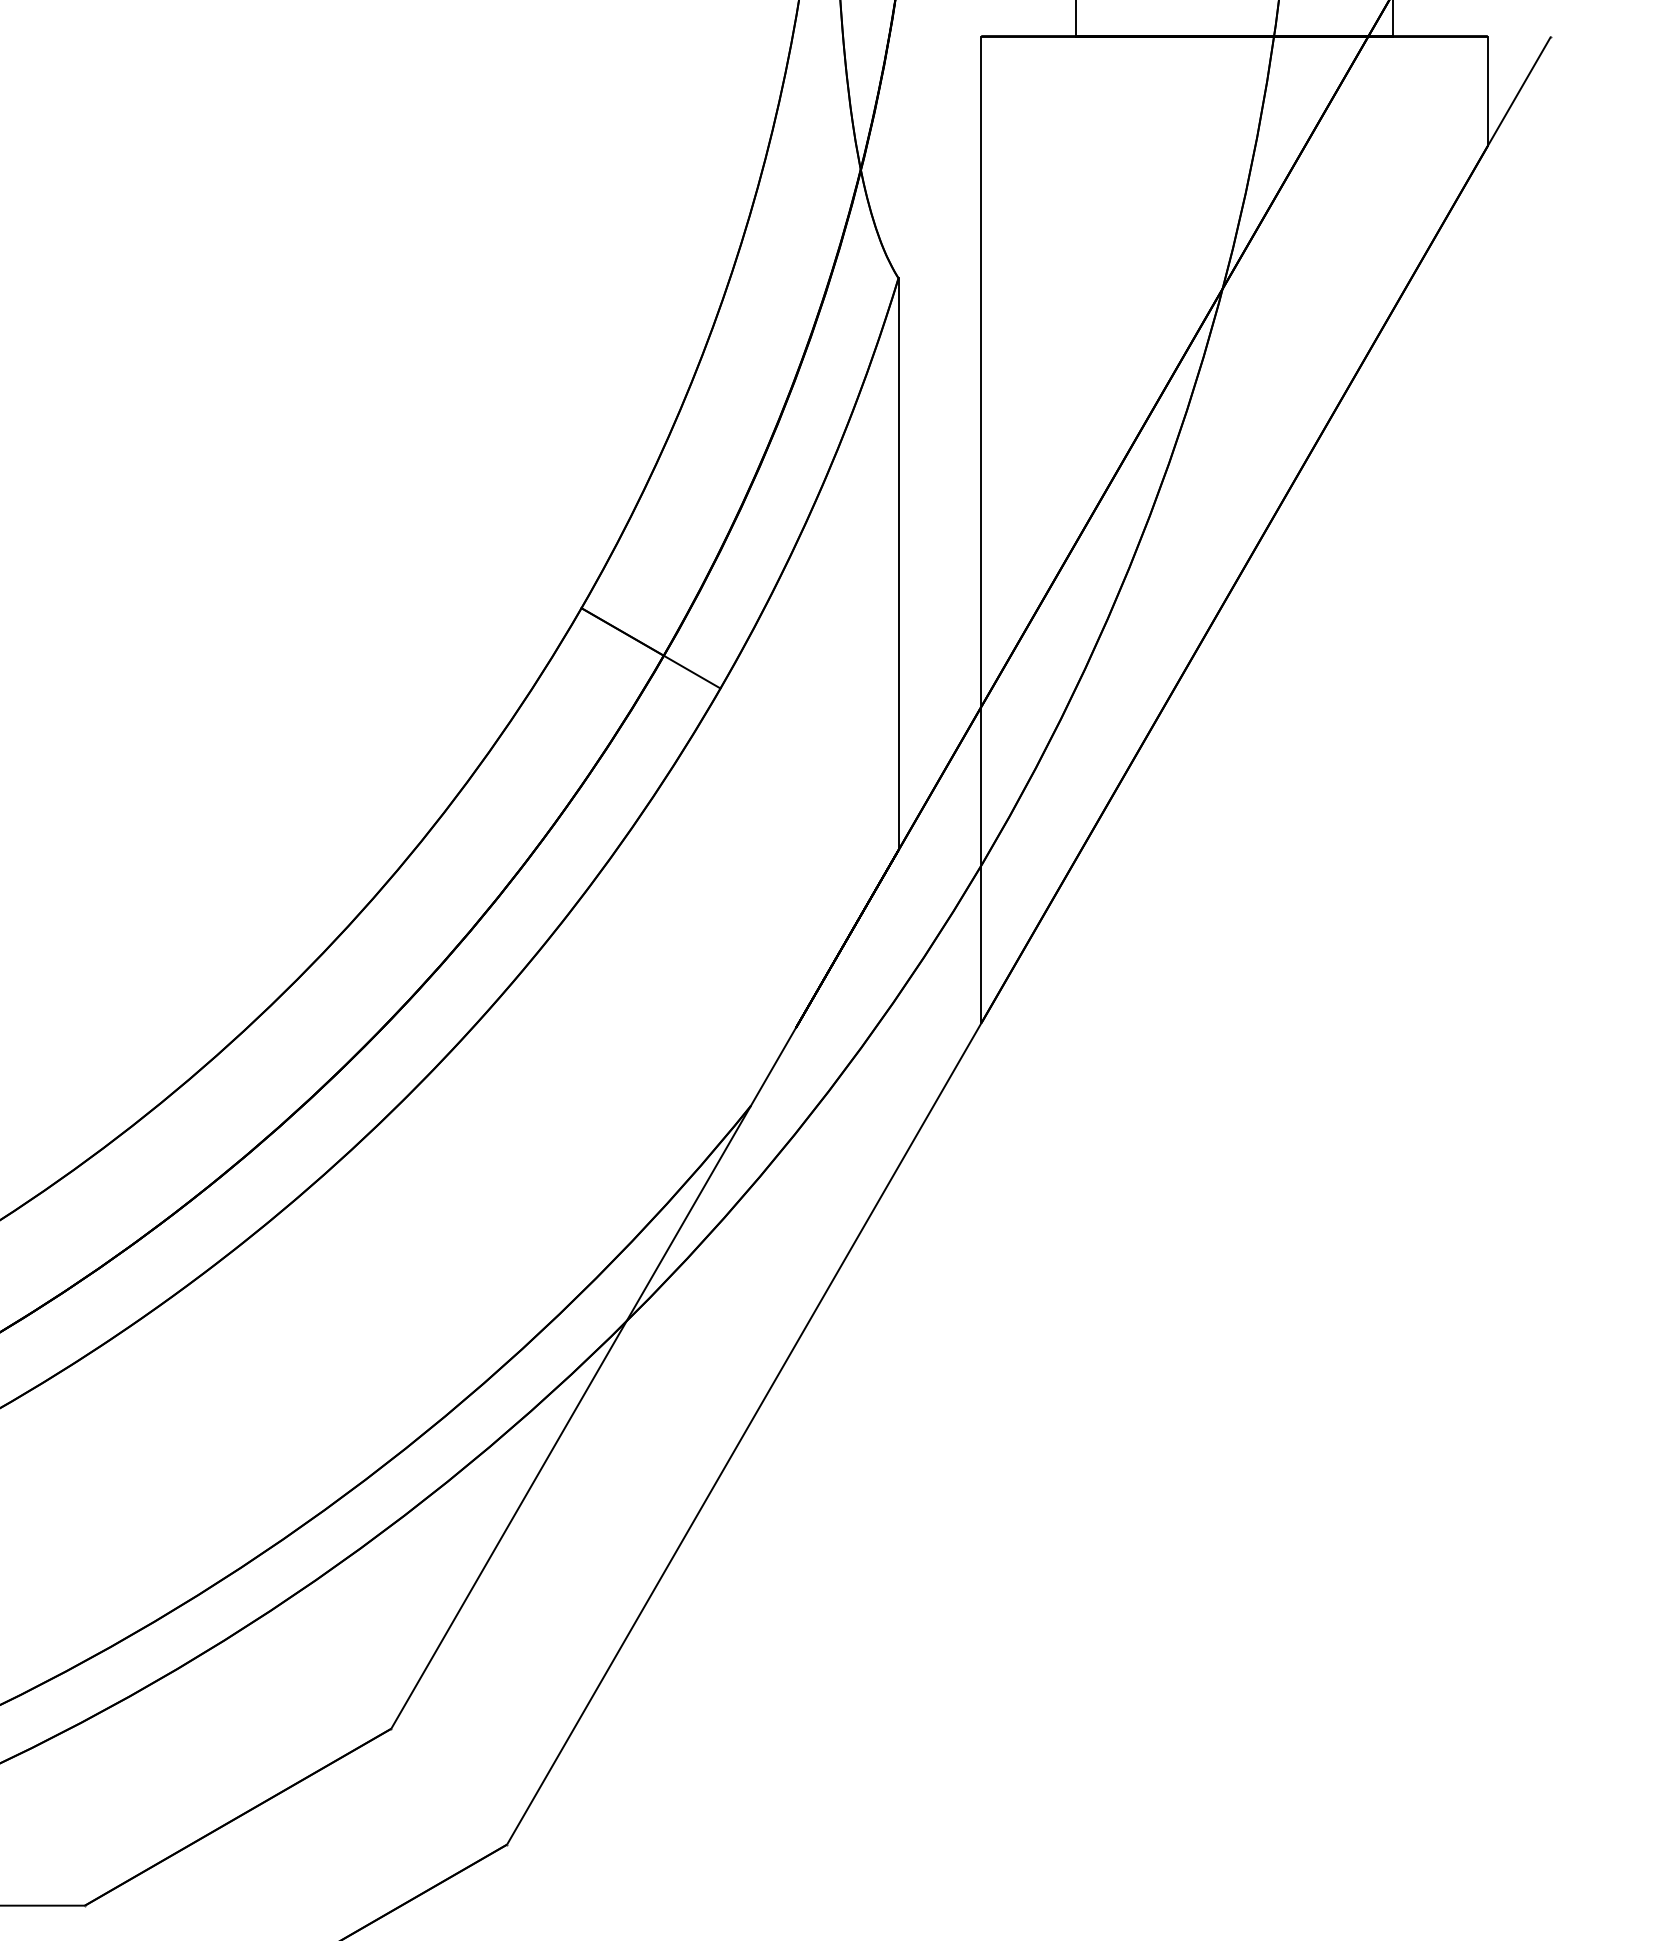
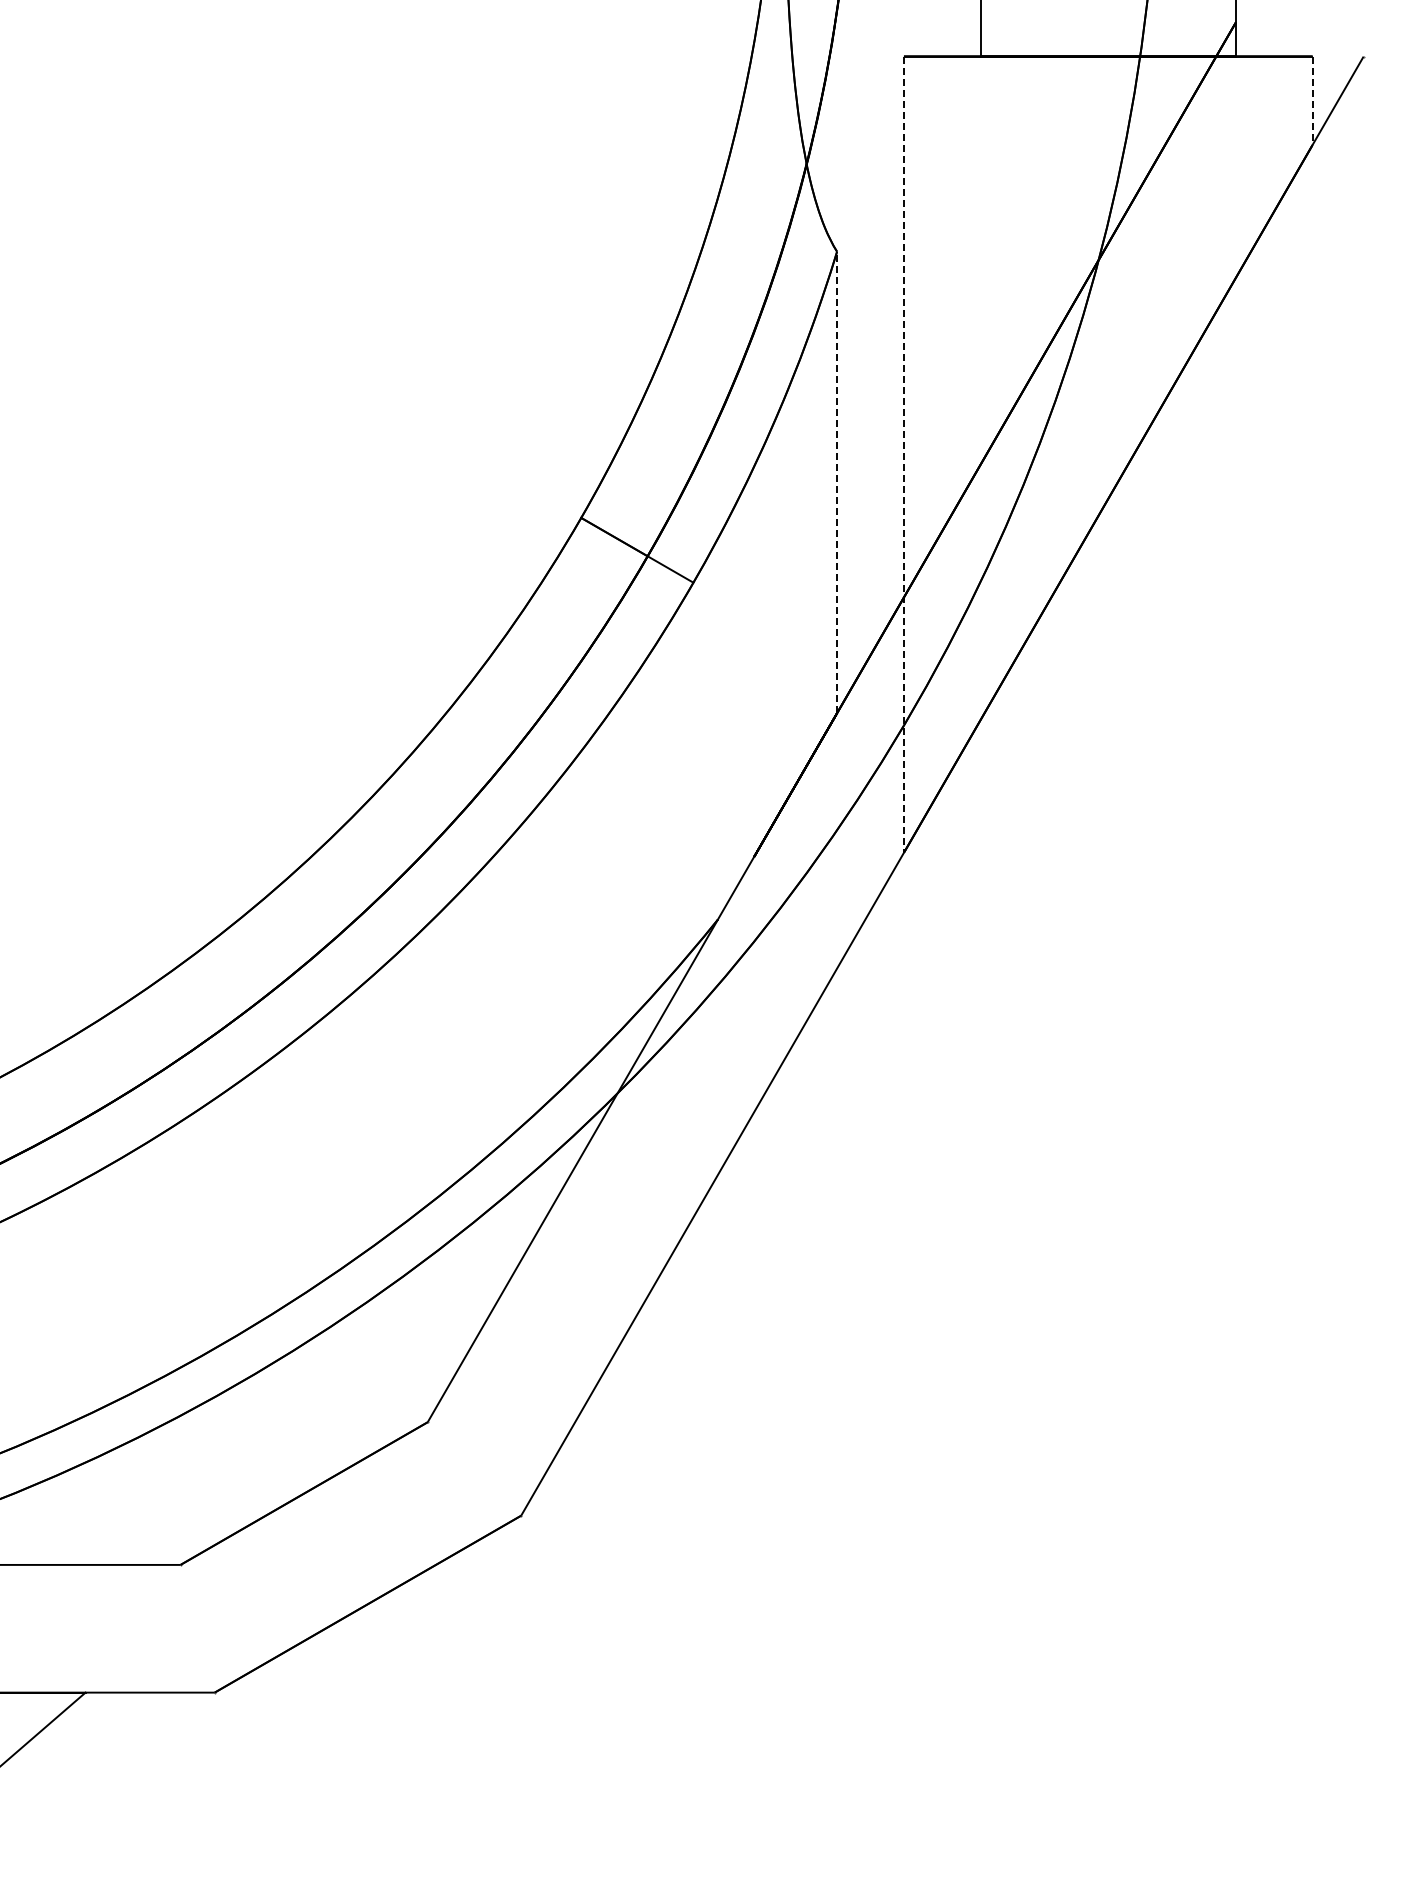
line: (1487, 92) -> (1312, 101), solid -> dashed
line: (980, 530) -> (903, 455), solid -> dashed
line: (899, 564) -> (837, 482), solid -> dashed

